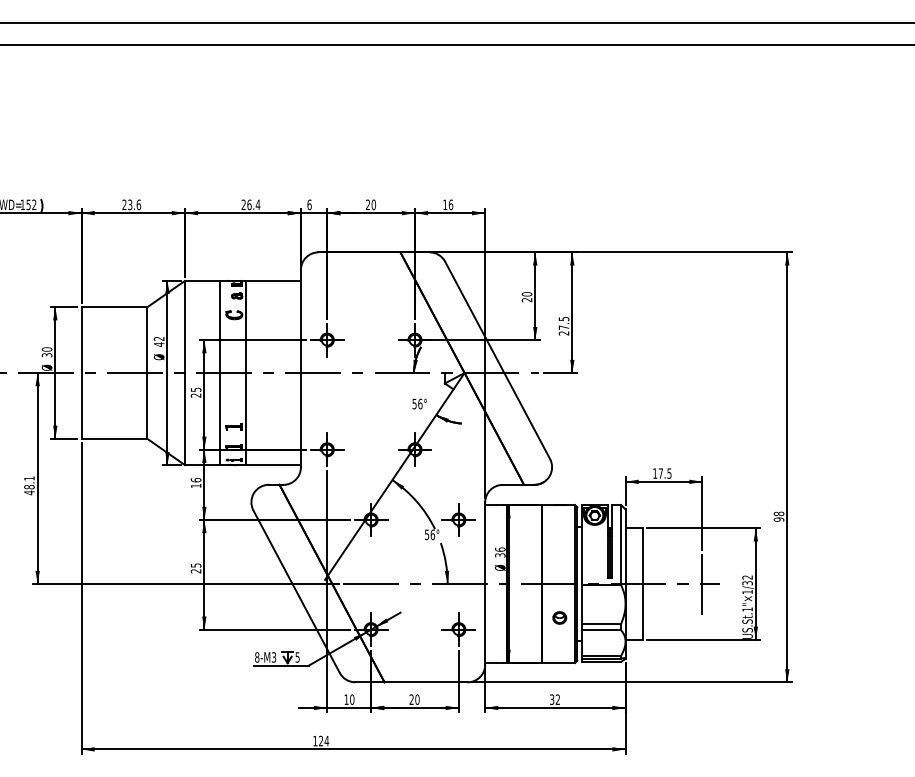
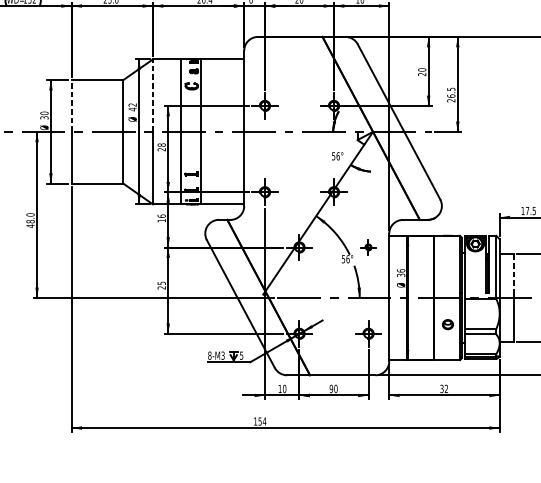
line: (184, 326) -> (152, 95), solid -> dashed
text: (563, 327) -> (450, 96), 27.5 -> 26.5
line: (81, 340) -> (71, 106), solid -> dashed
text: (195, 389) -> (161, 144), 25 -> 28
text: (29, 478) -> (30, 214), 48.1 -> 48.0
part: (458, 519) -> (368, 247), size x0.6
line: (643, 554) -> (513, 274), solid -> dashed
text: (411, 699) -> (331, 388), 20 -> 90
text: (321, 740) -> (260, 421), 124 -> 154

